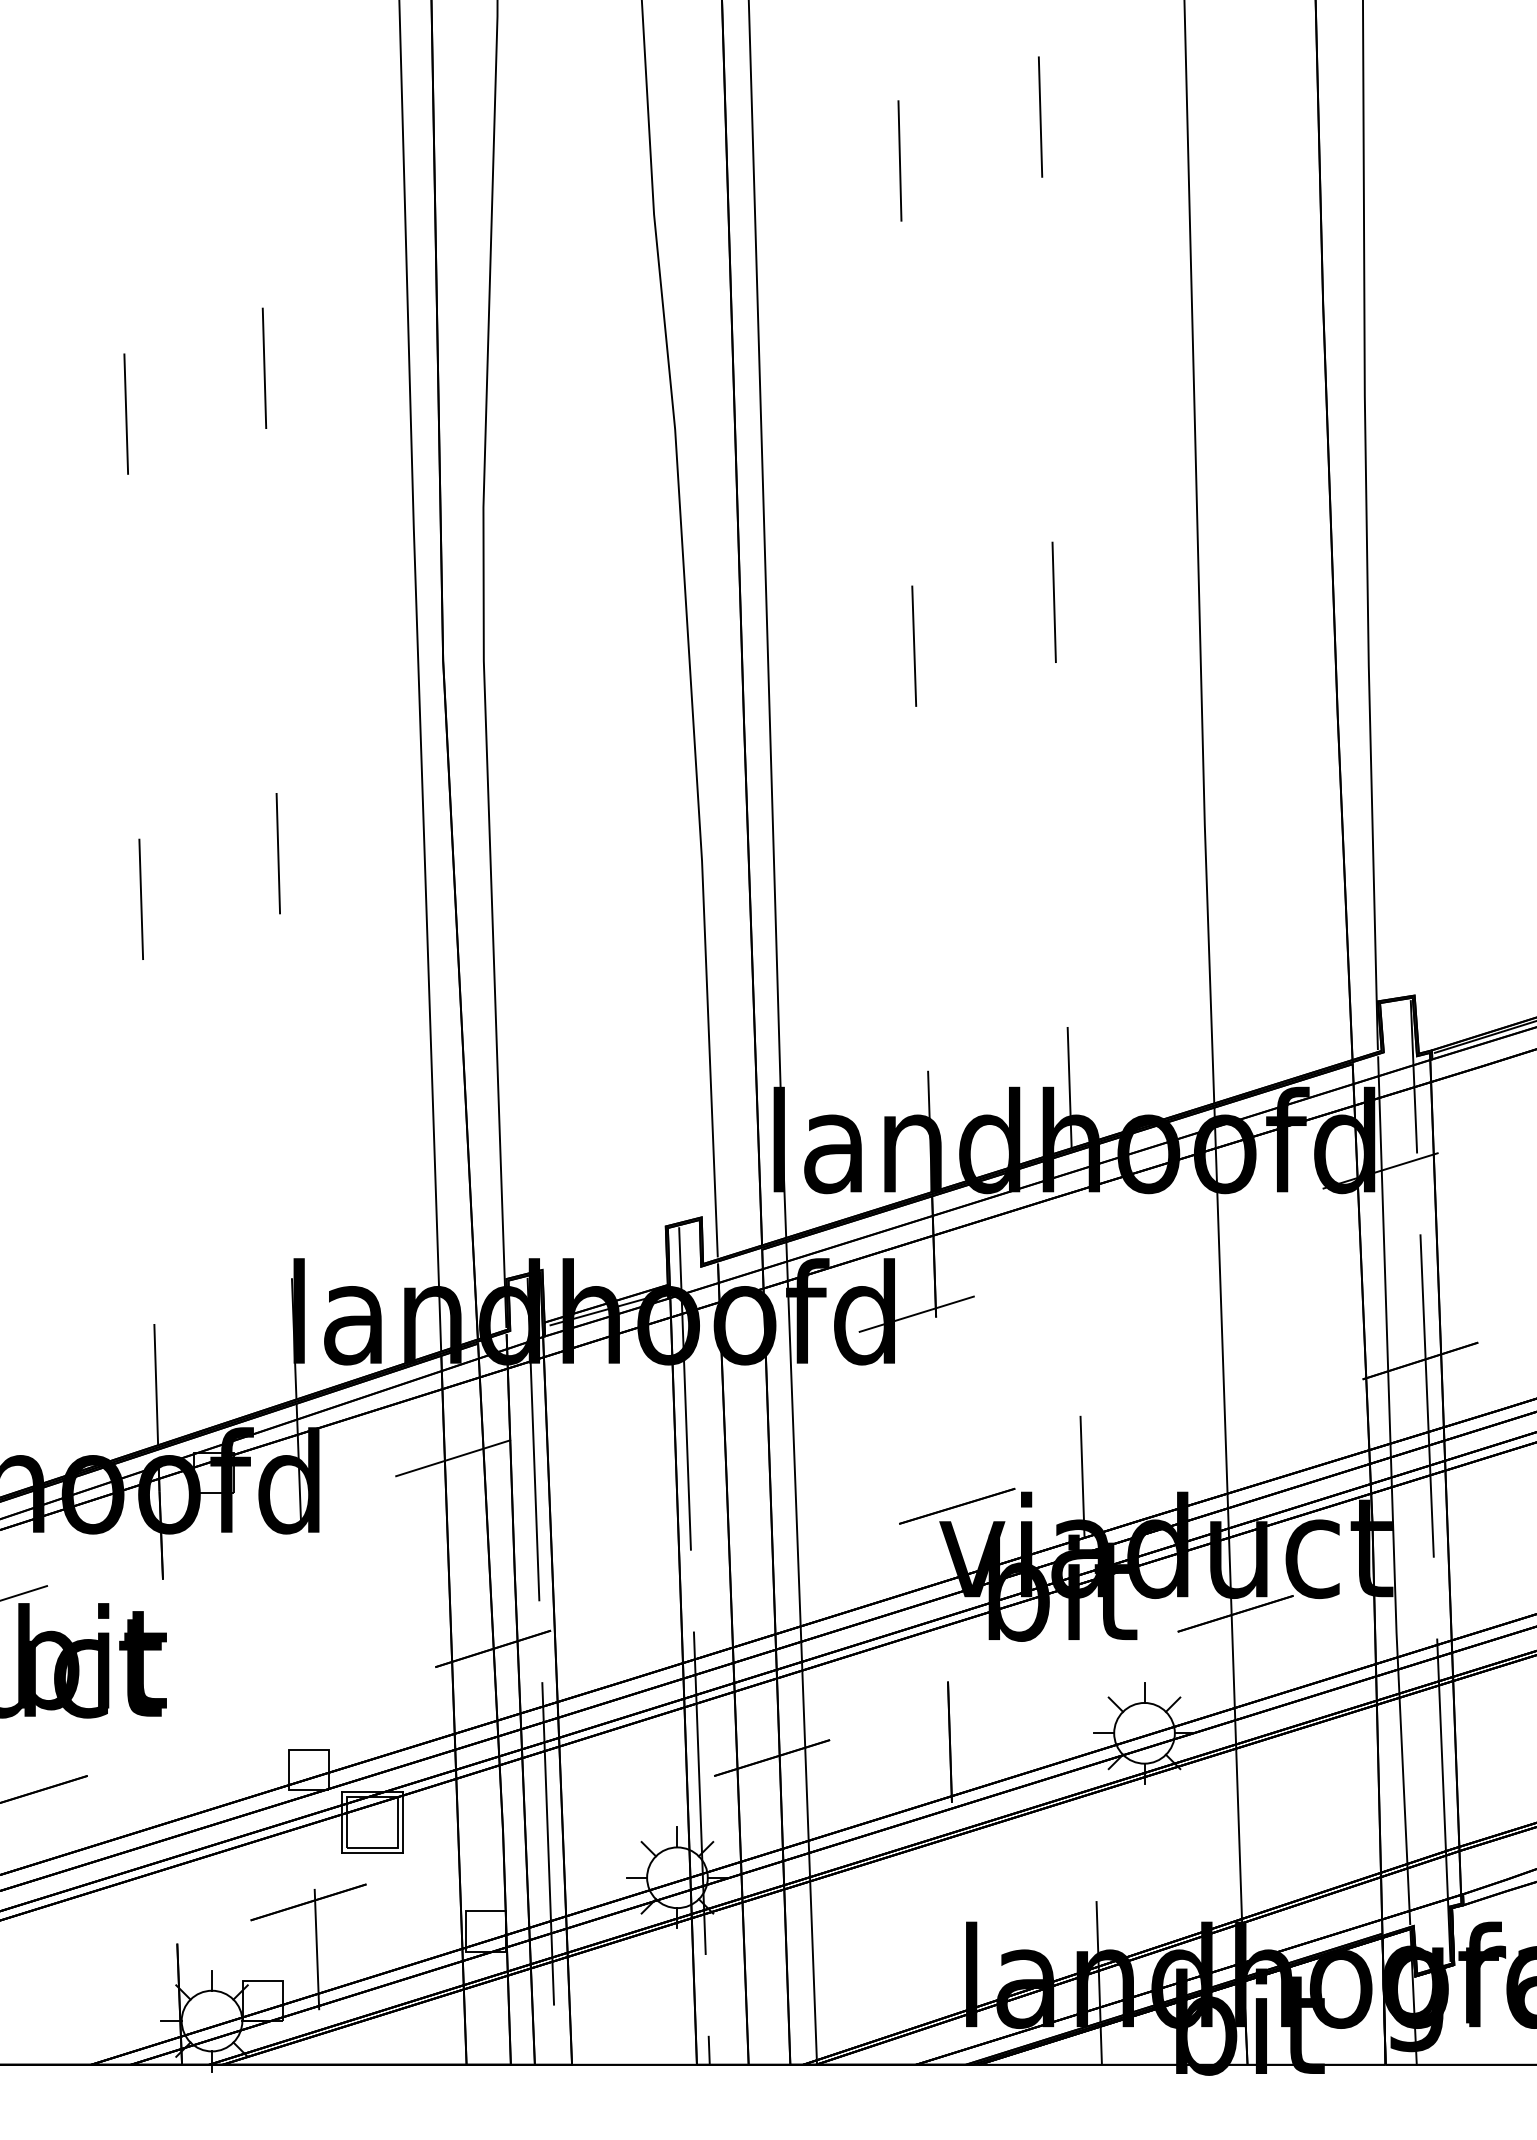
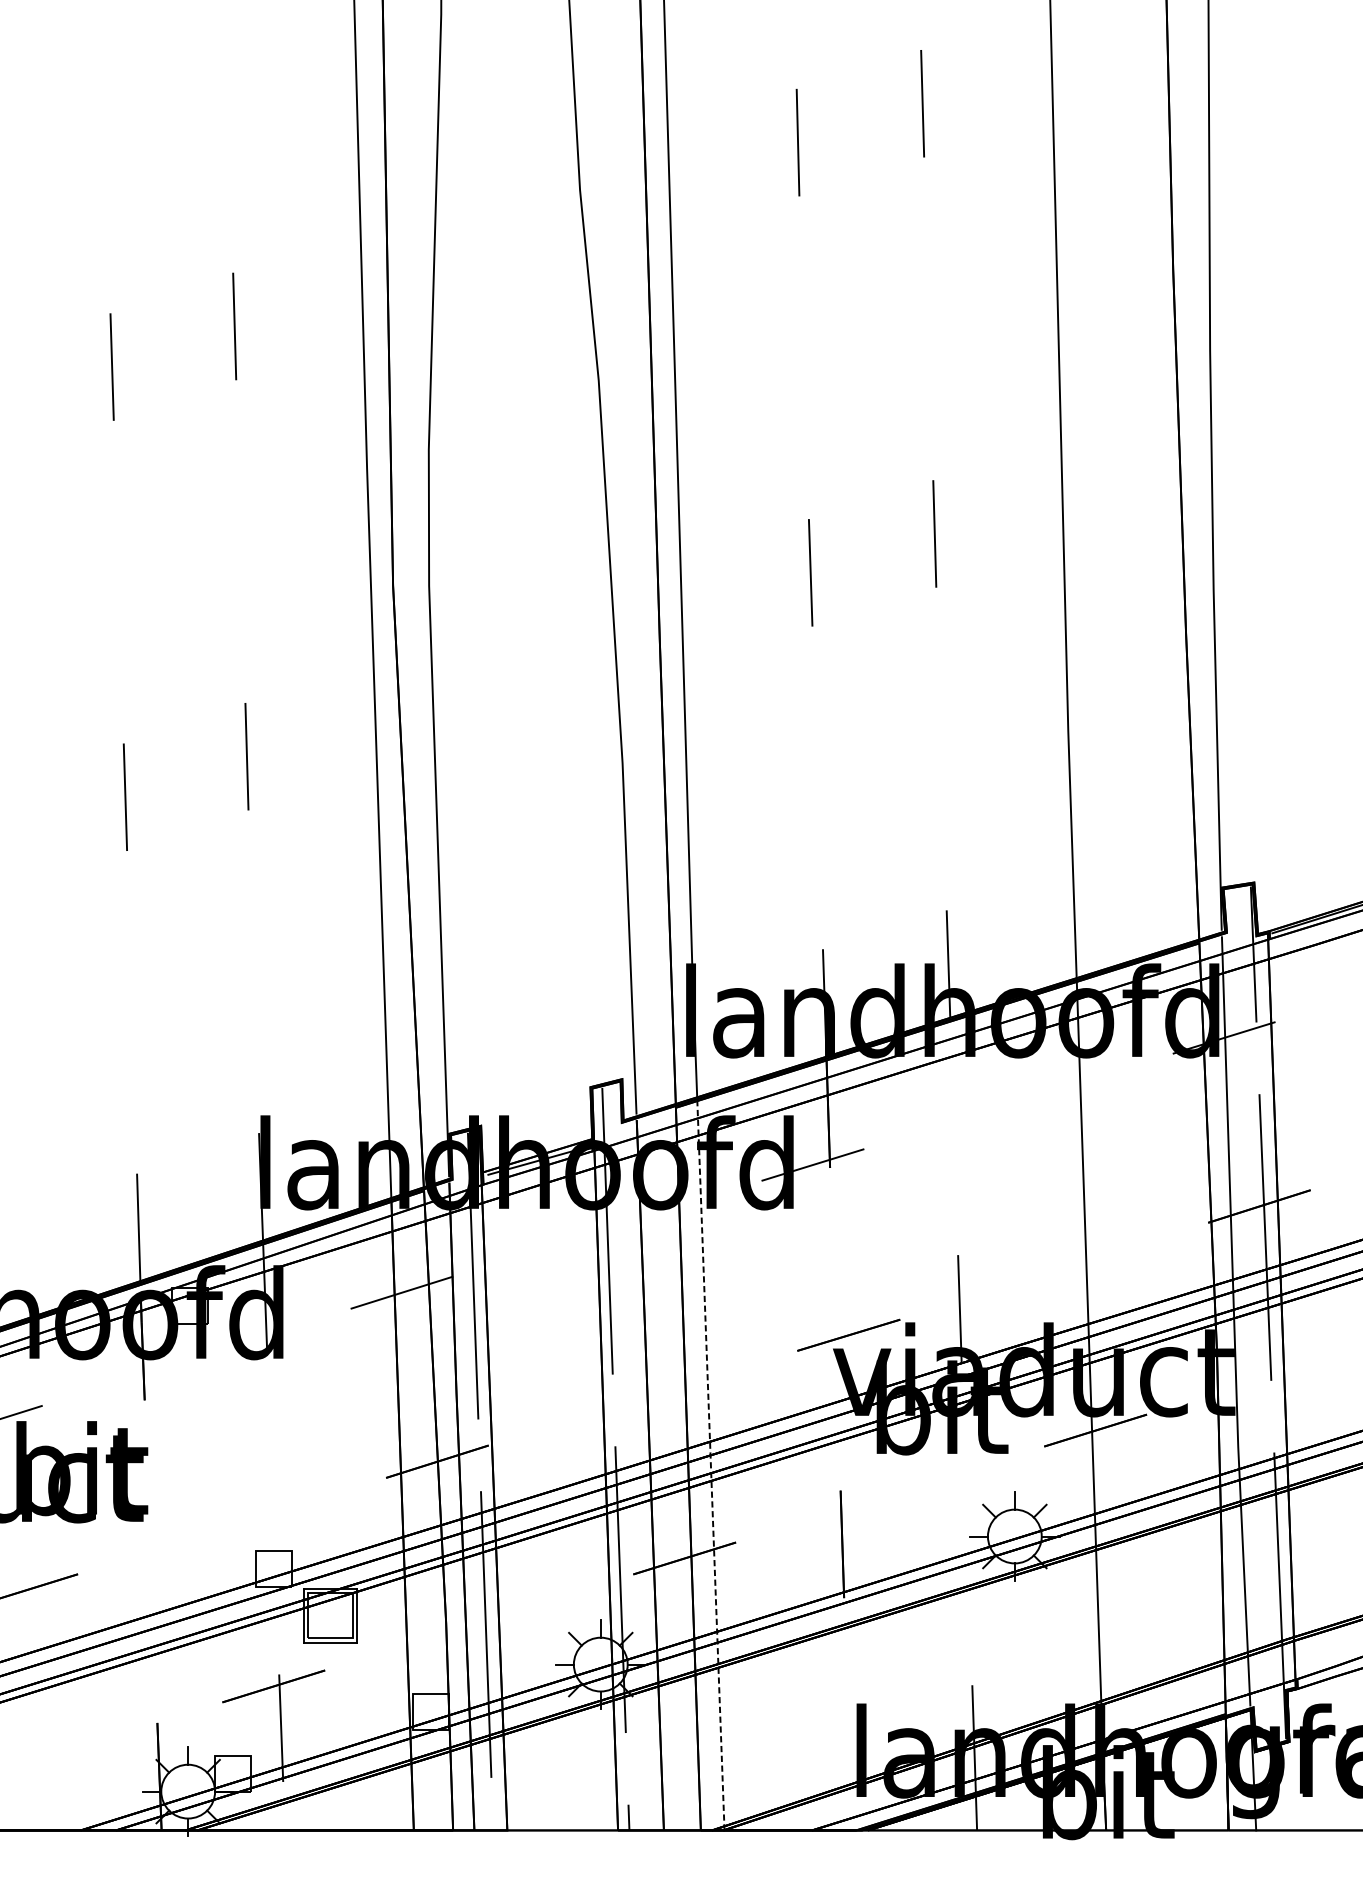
line: (801, 1653) -> (710, 1465), solid -> dashed

